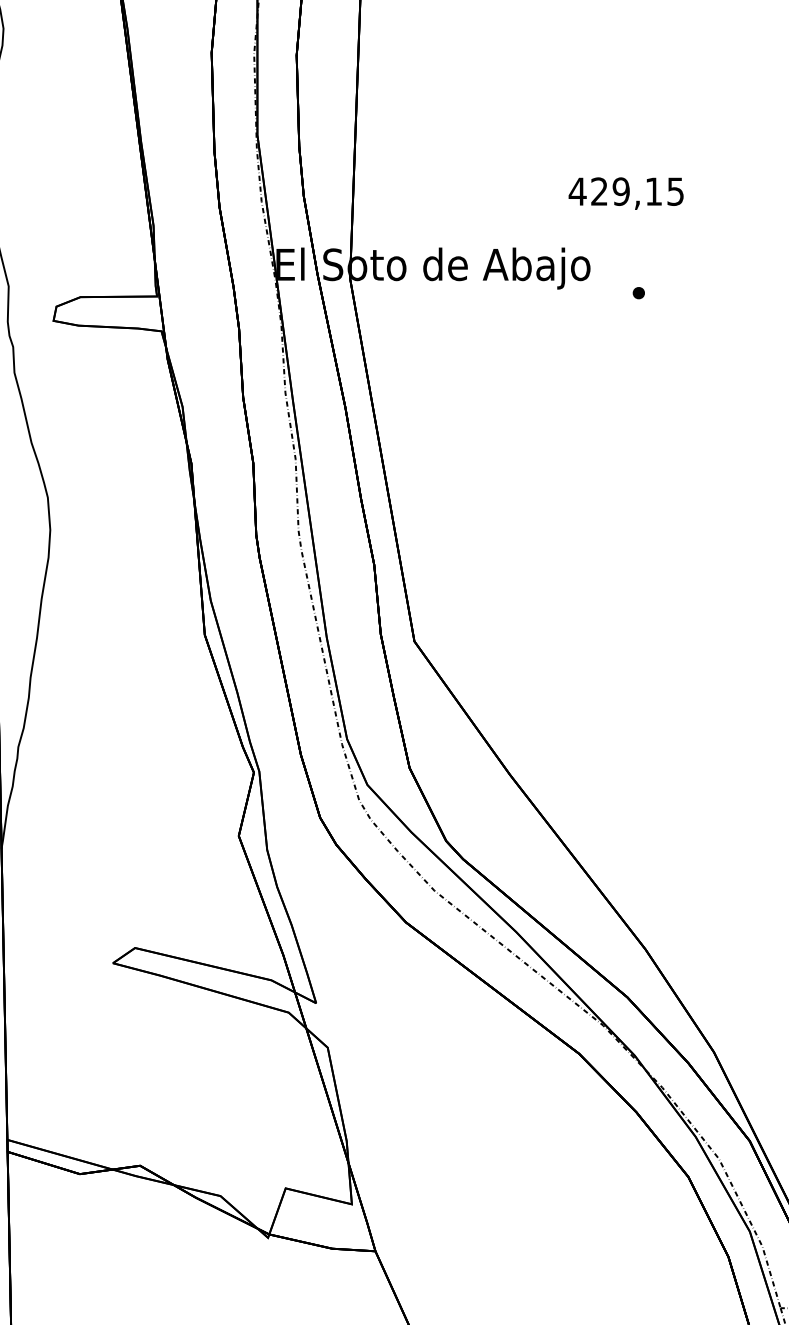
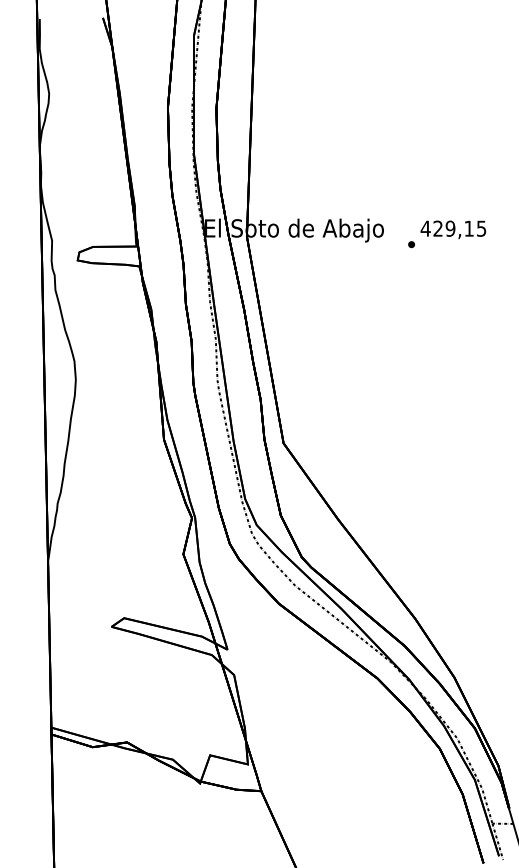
text: (626, 192) -> (453, 229), moved

